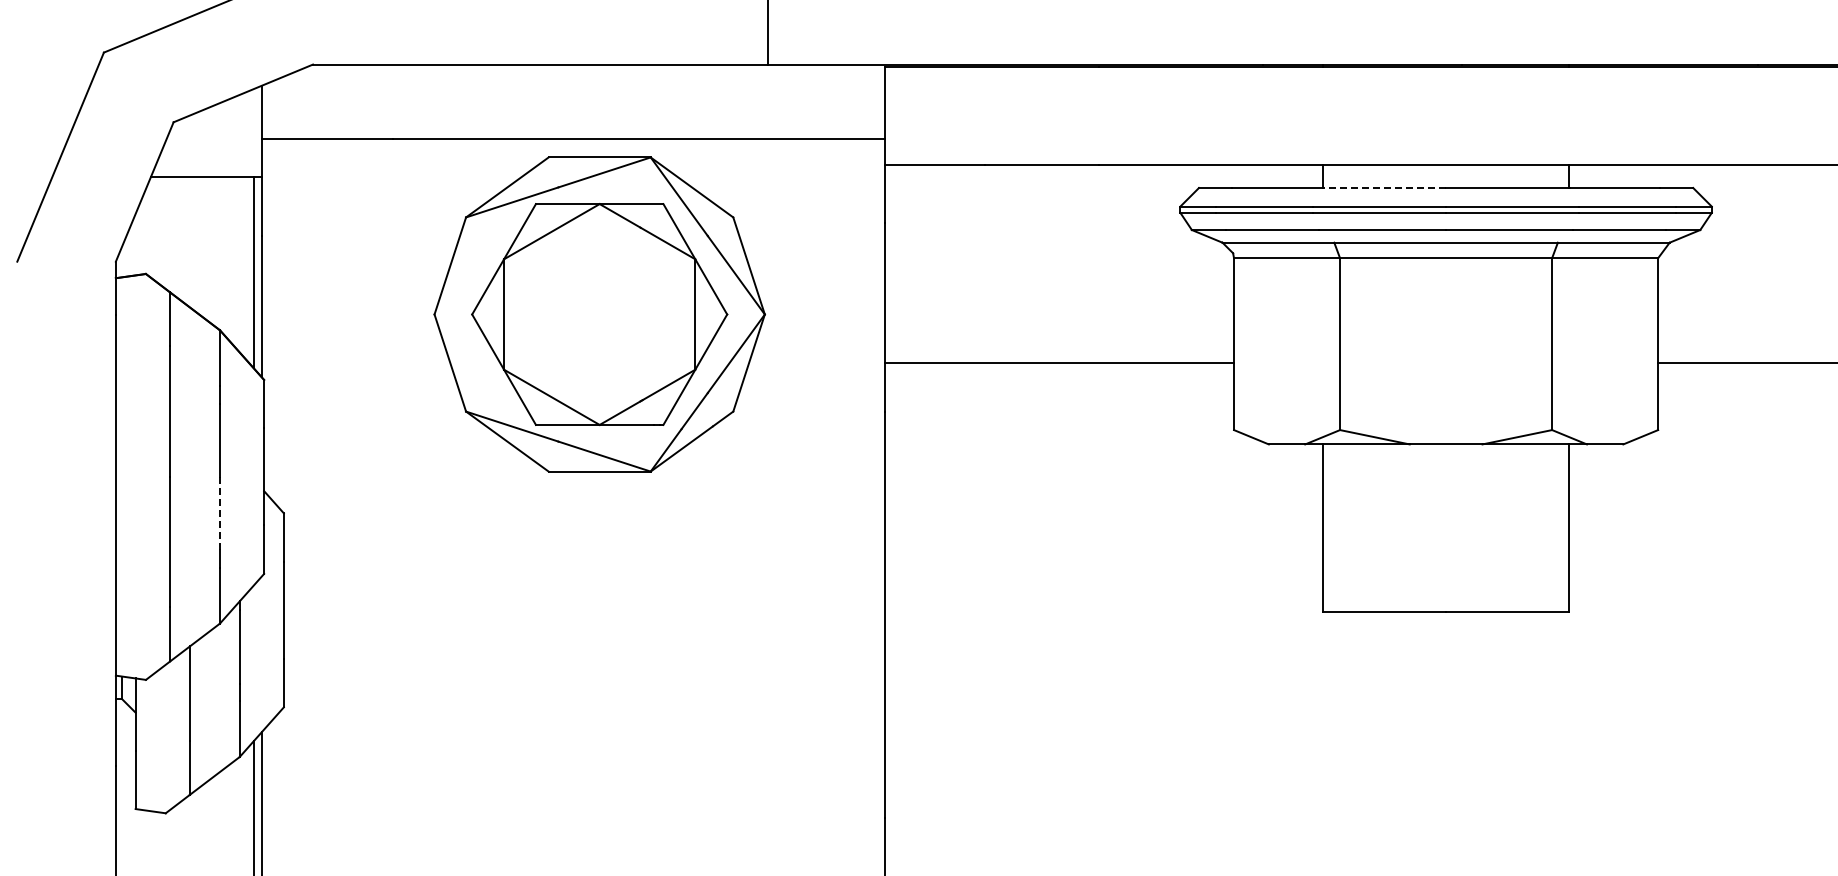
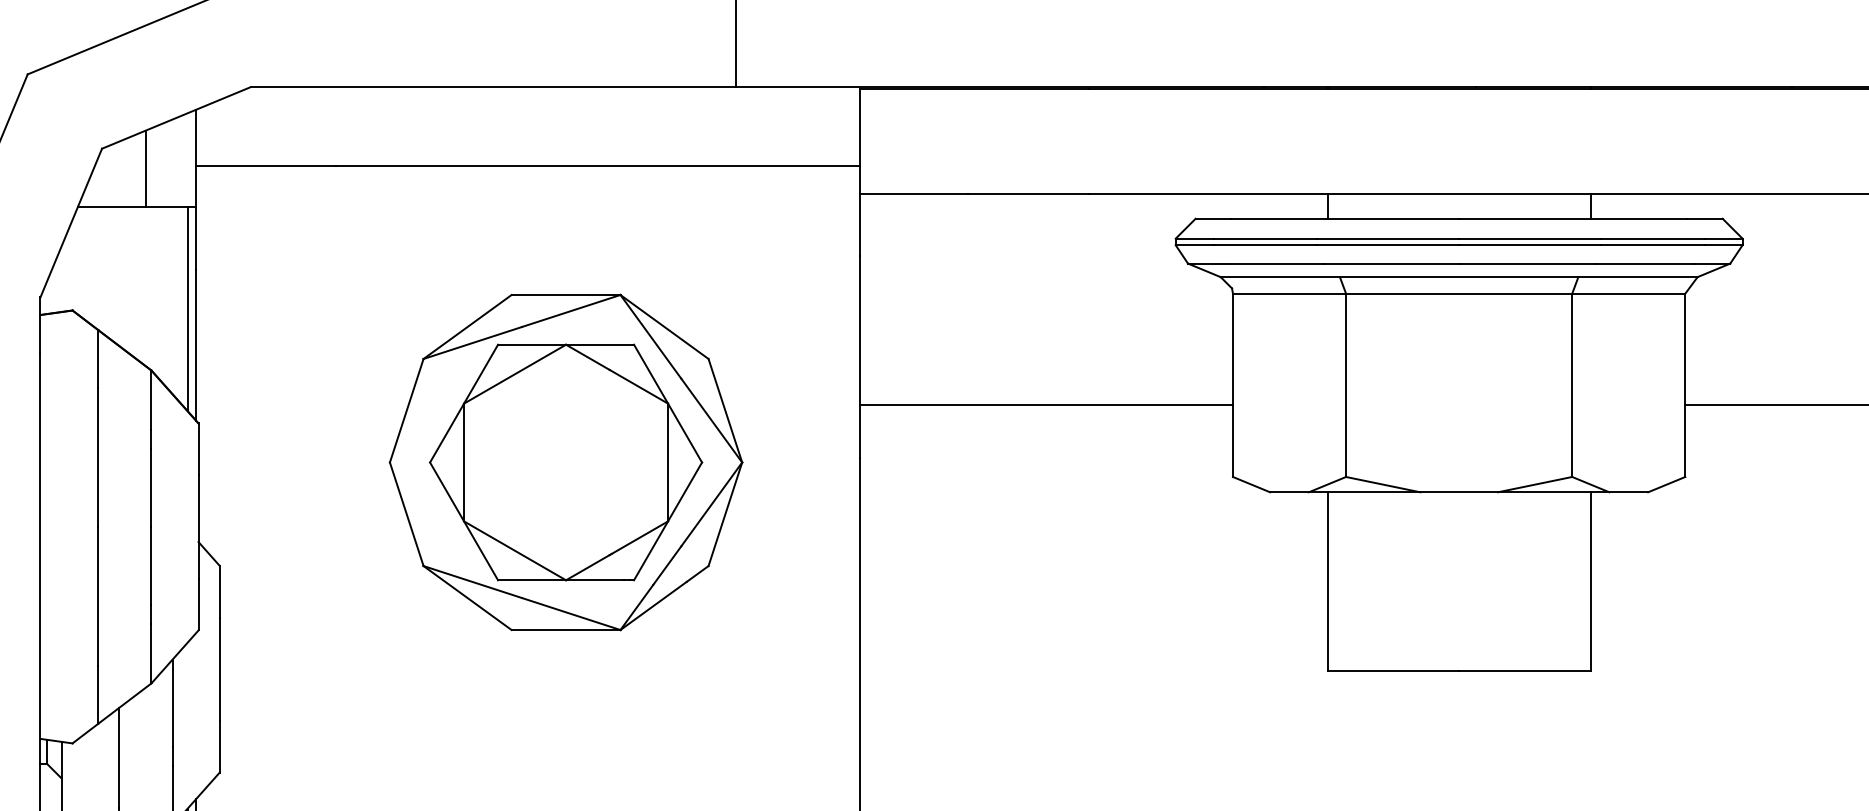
line: (214, 140) -> (145, 168), added
line: (1384, 188) -> (1393, 219), dashed -> solid
part: (599, 314) -> (565, 462), moved
line: (219, 513) -> (150, 565), dashed -> solid

